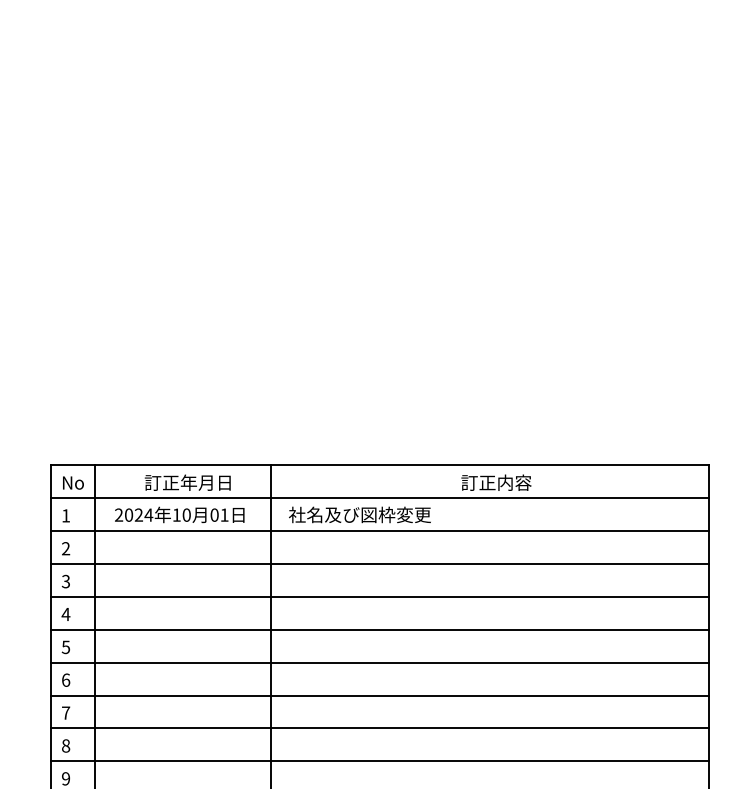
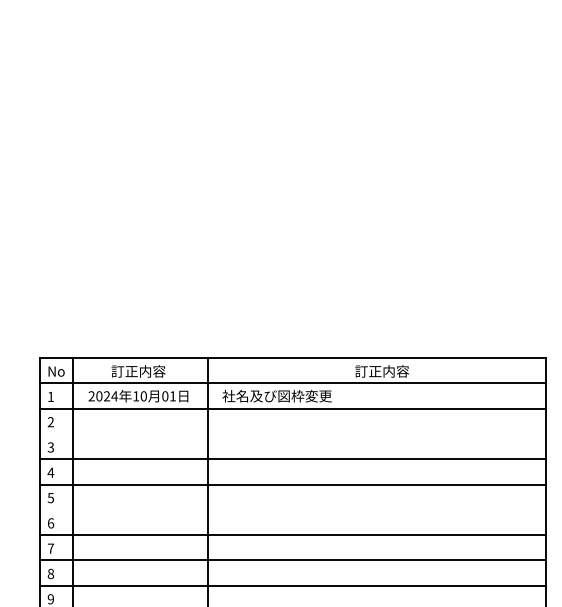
text: (205, 482) -> (158, 371), 訂正年月日 -> 訂正内容
line: (379, 563) -> (292, 433), removed
line: (379, 662) -> (292, 509), removed

